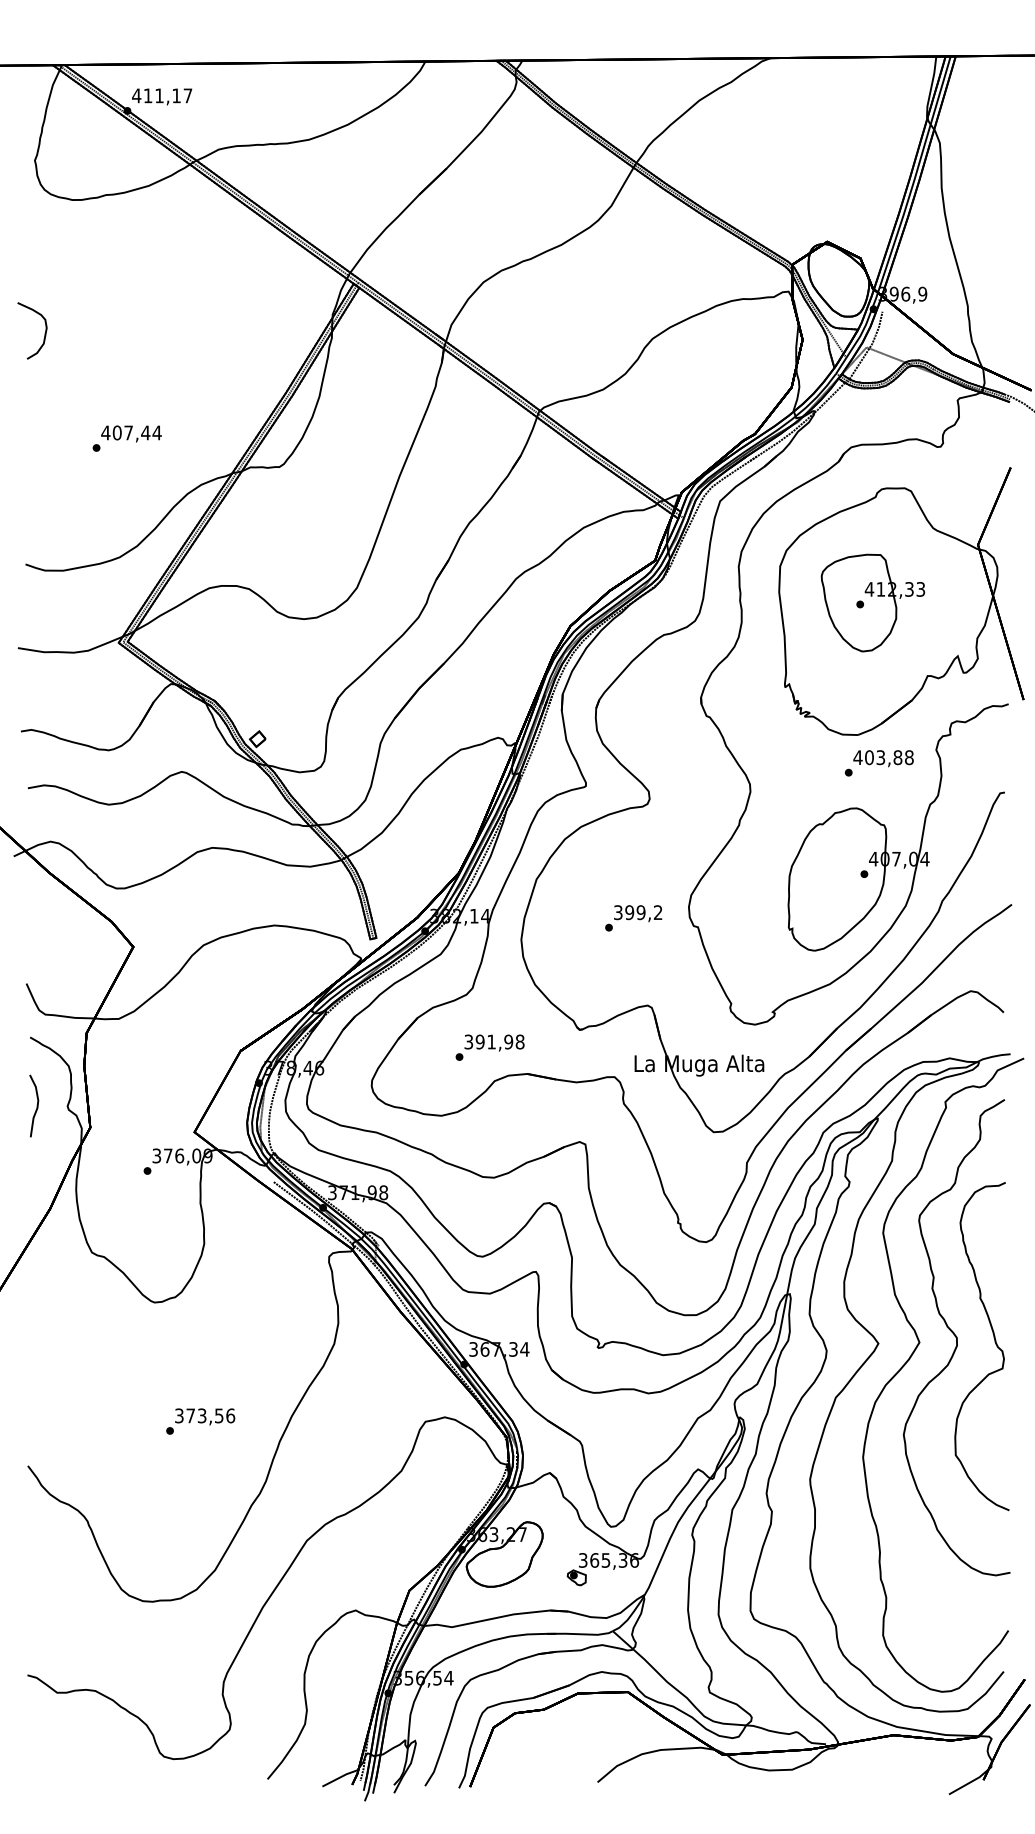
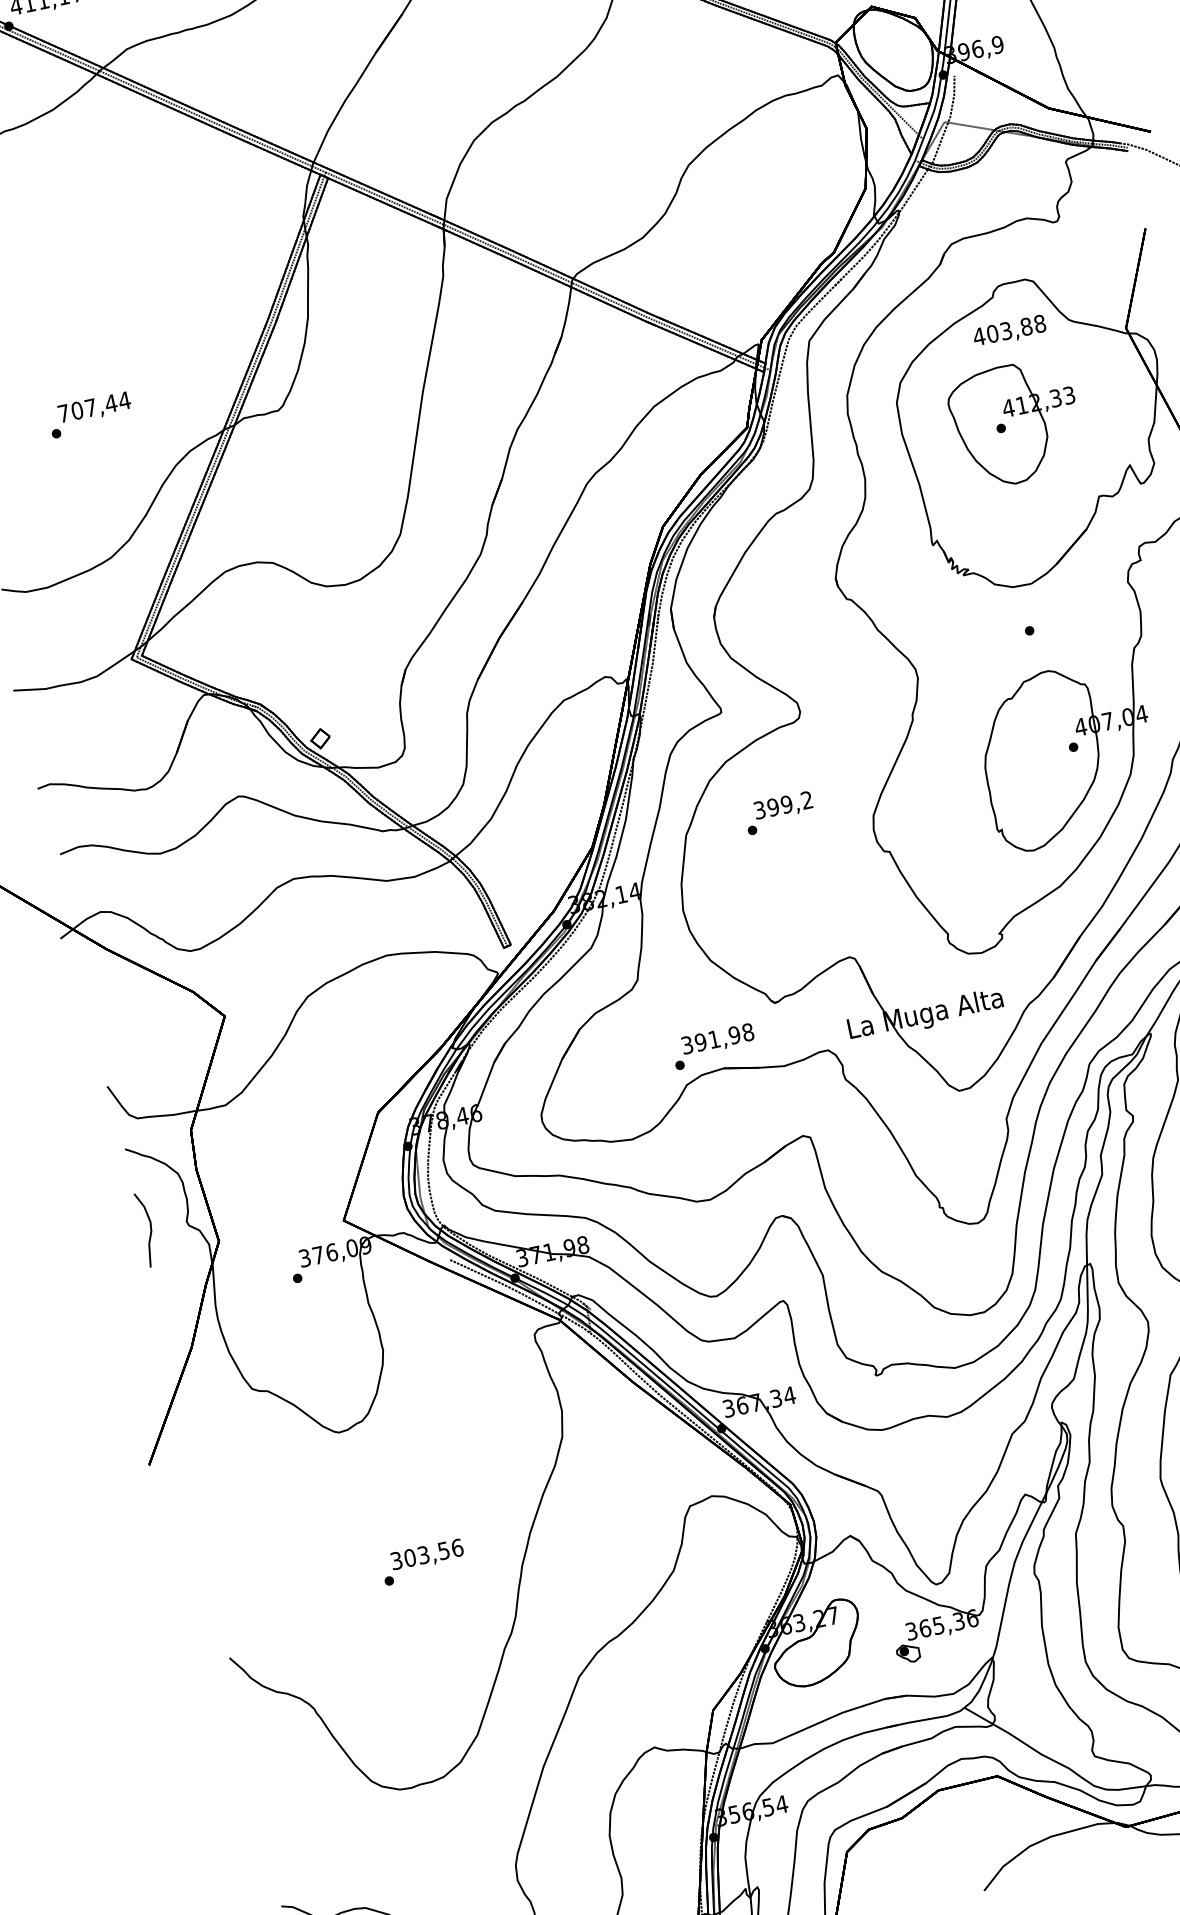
text: (105, 432) -> (63, 413), 407,44 -> 707,44
text: (883, 758) -> (1009, 331), moved
text: (633, 918) -> (779, 813), moved
text: (489, 1047) -> (713, 1046), moved
text: (190, 1415) -> (409, 1557), 373,56 -> 303,56

